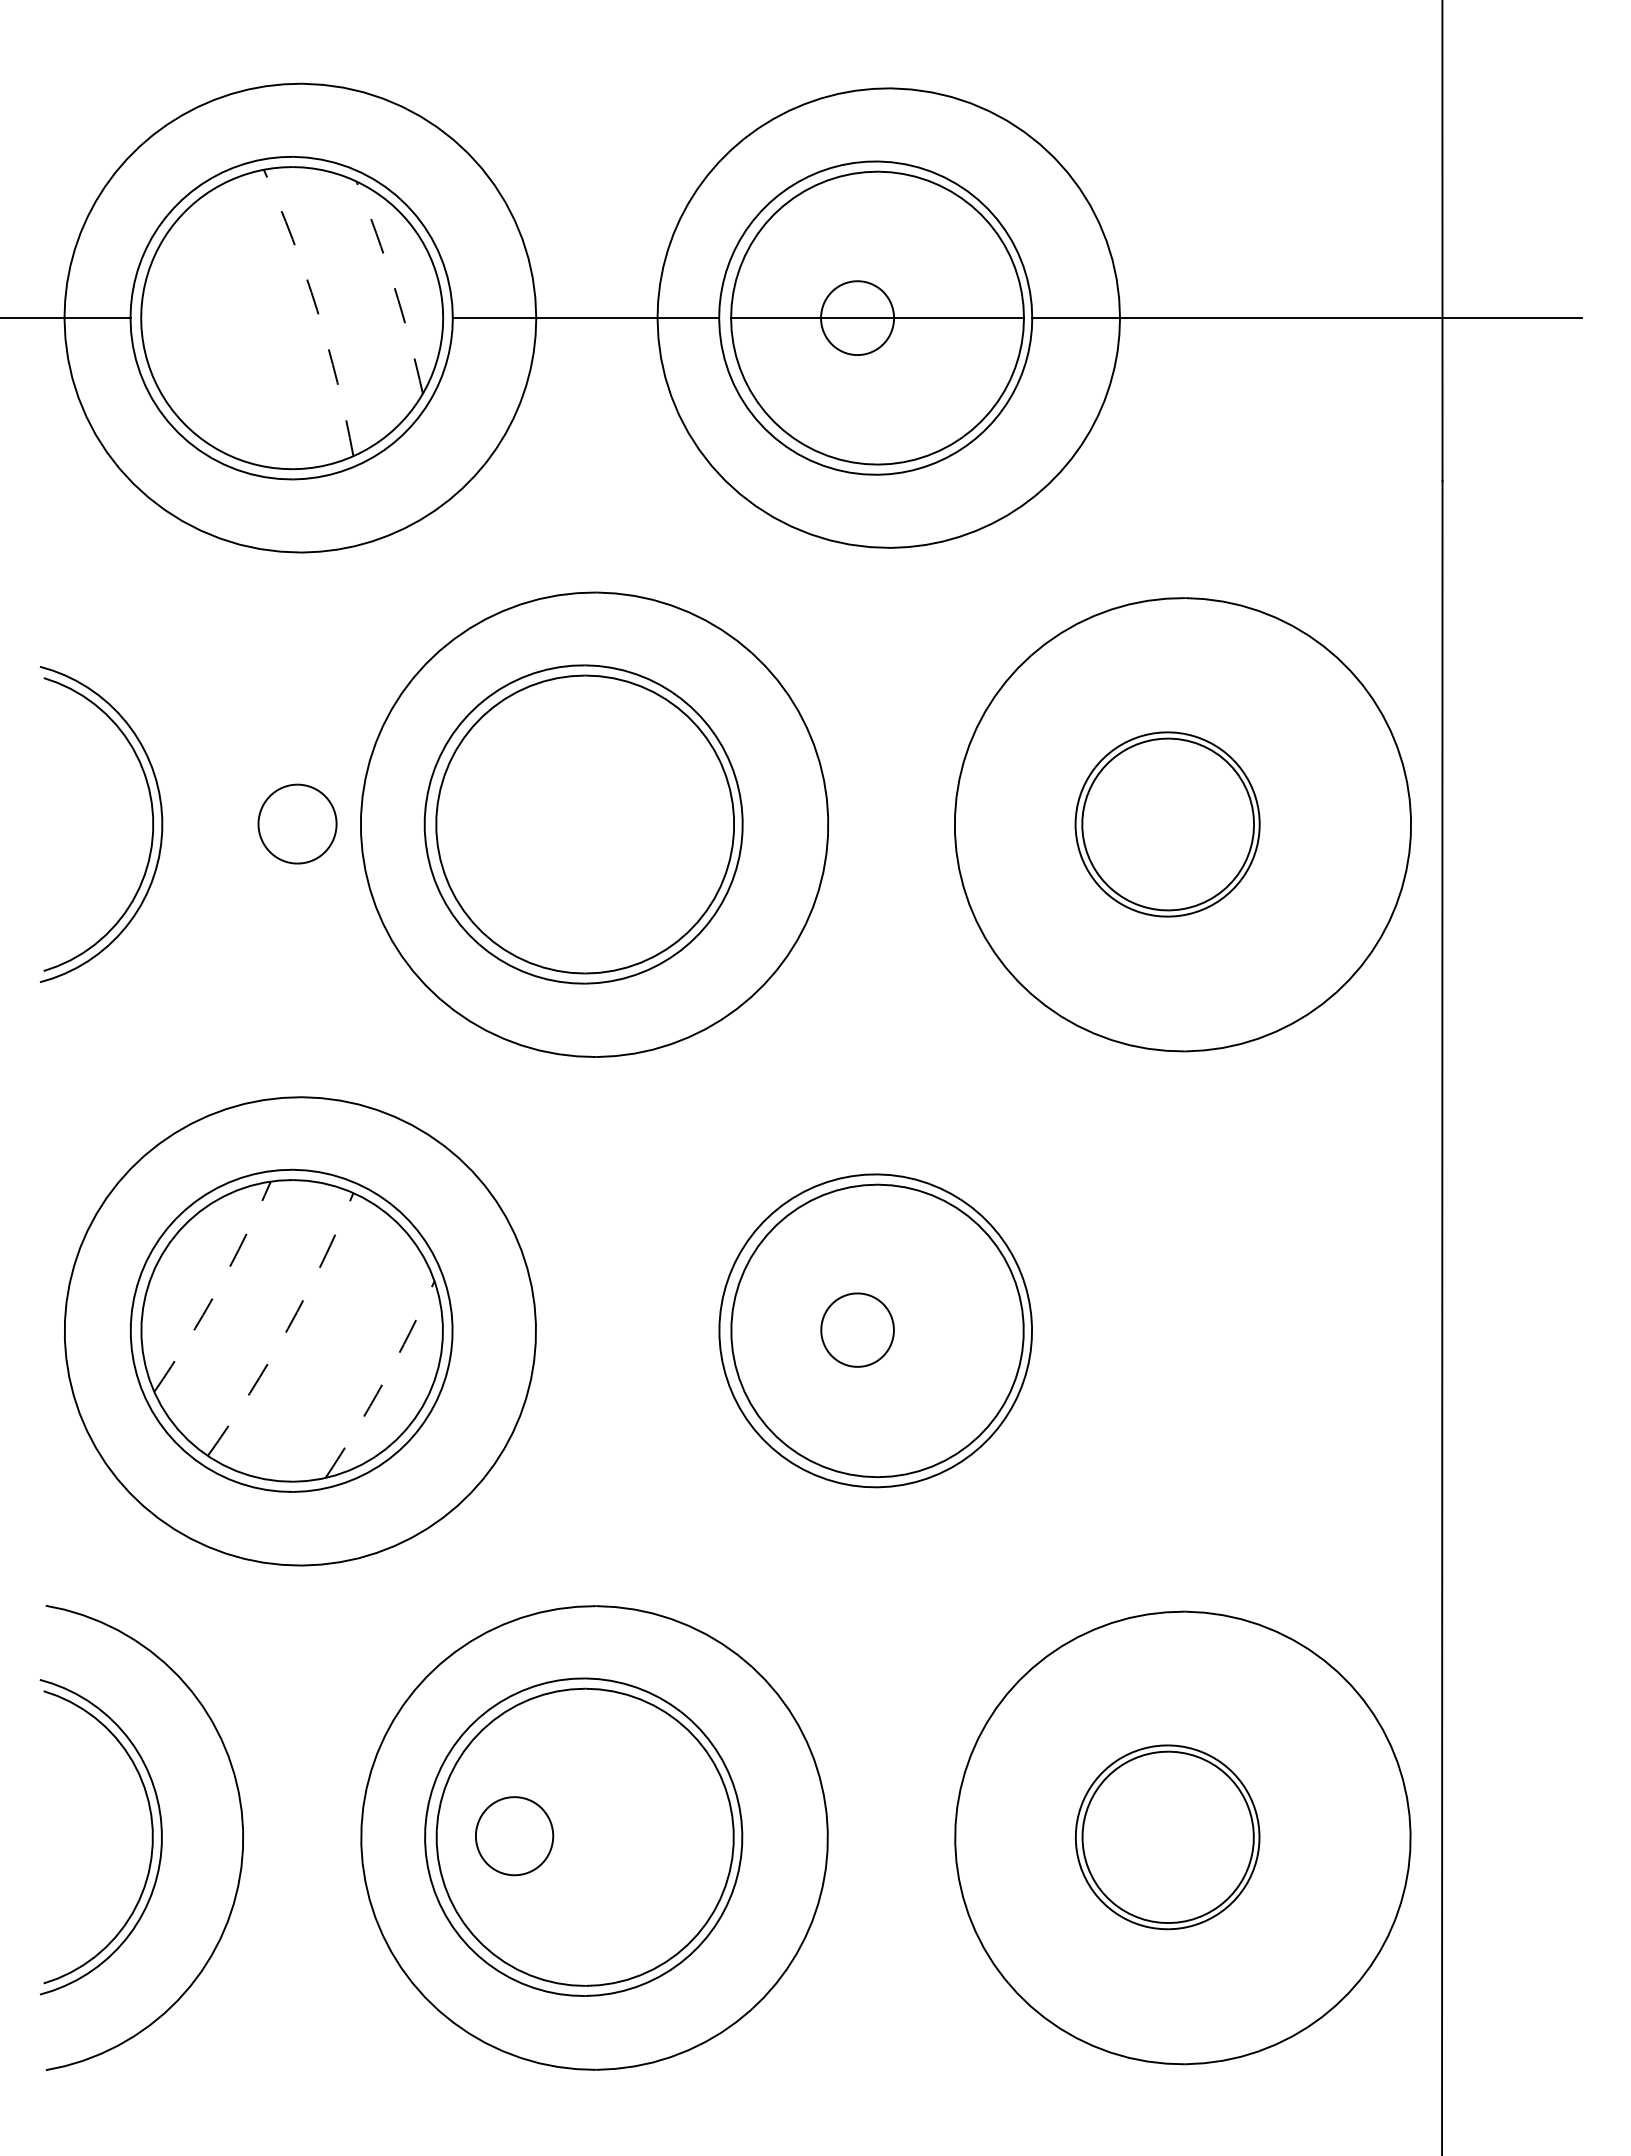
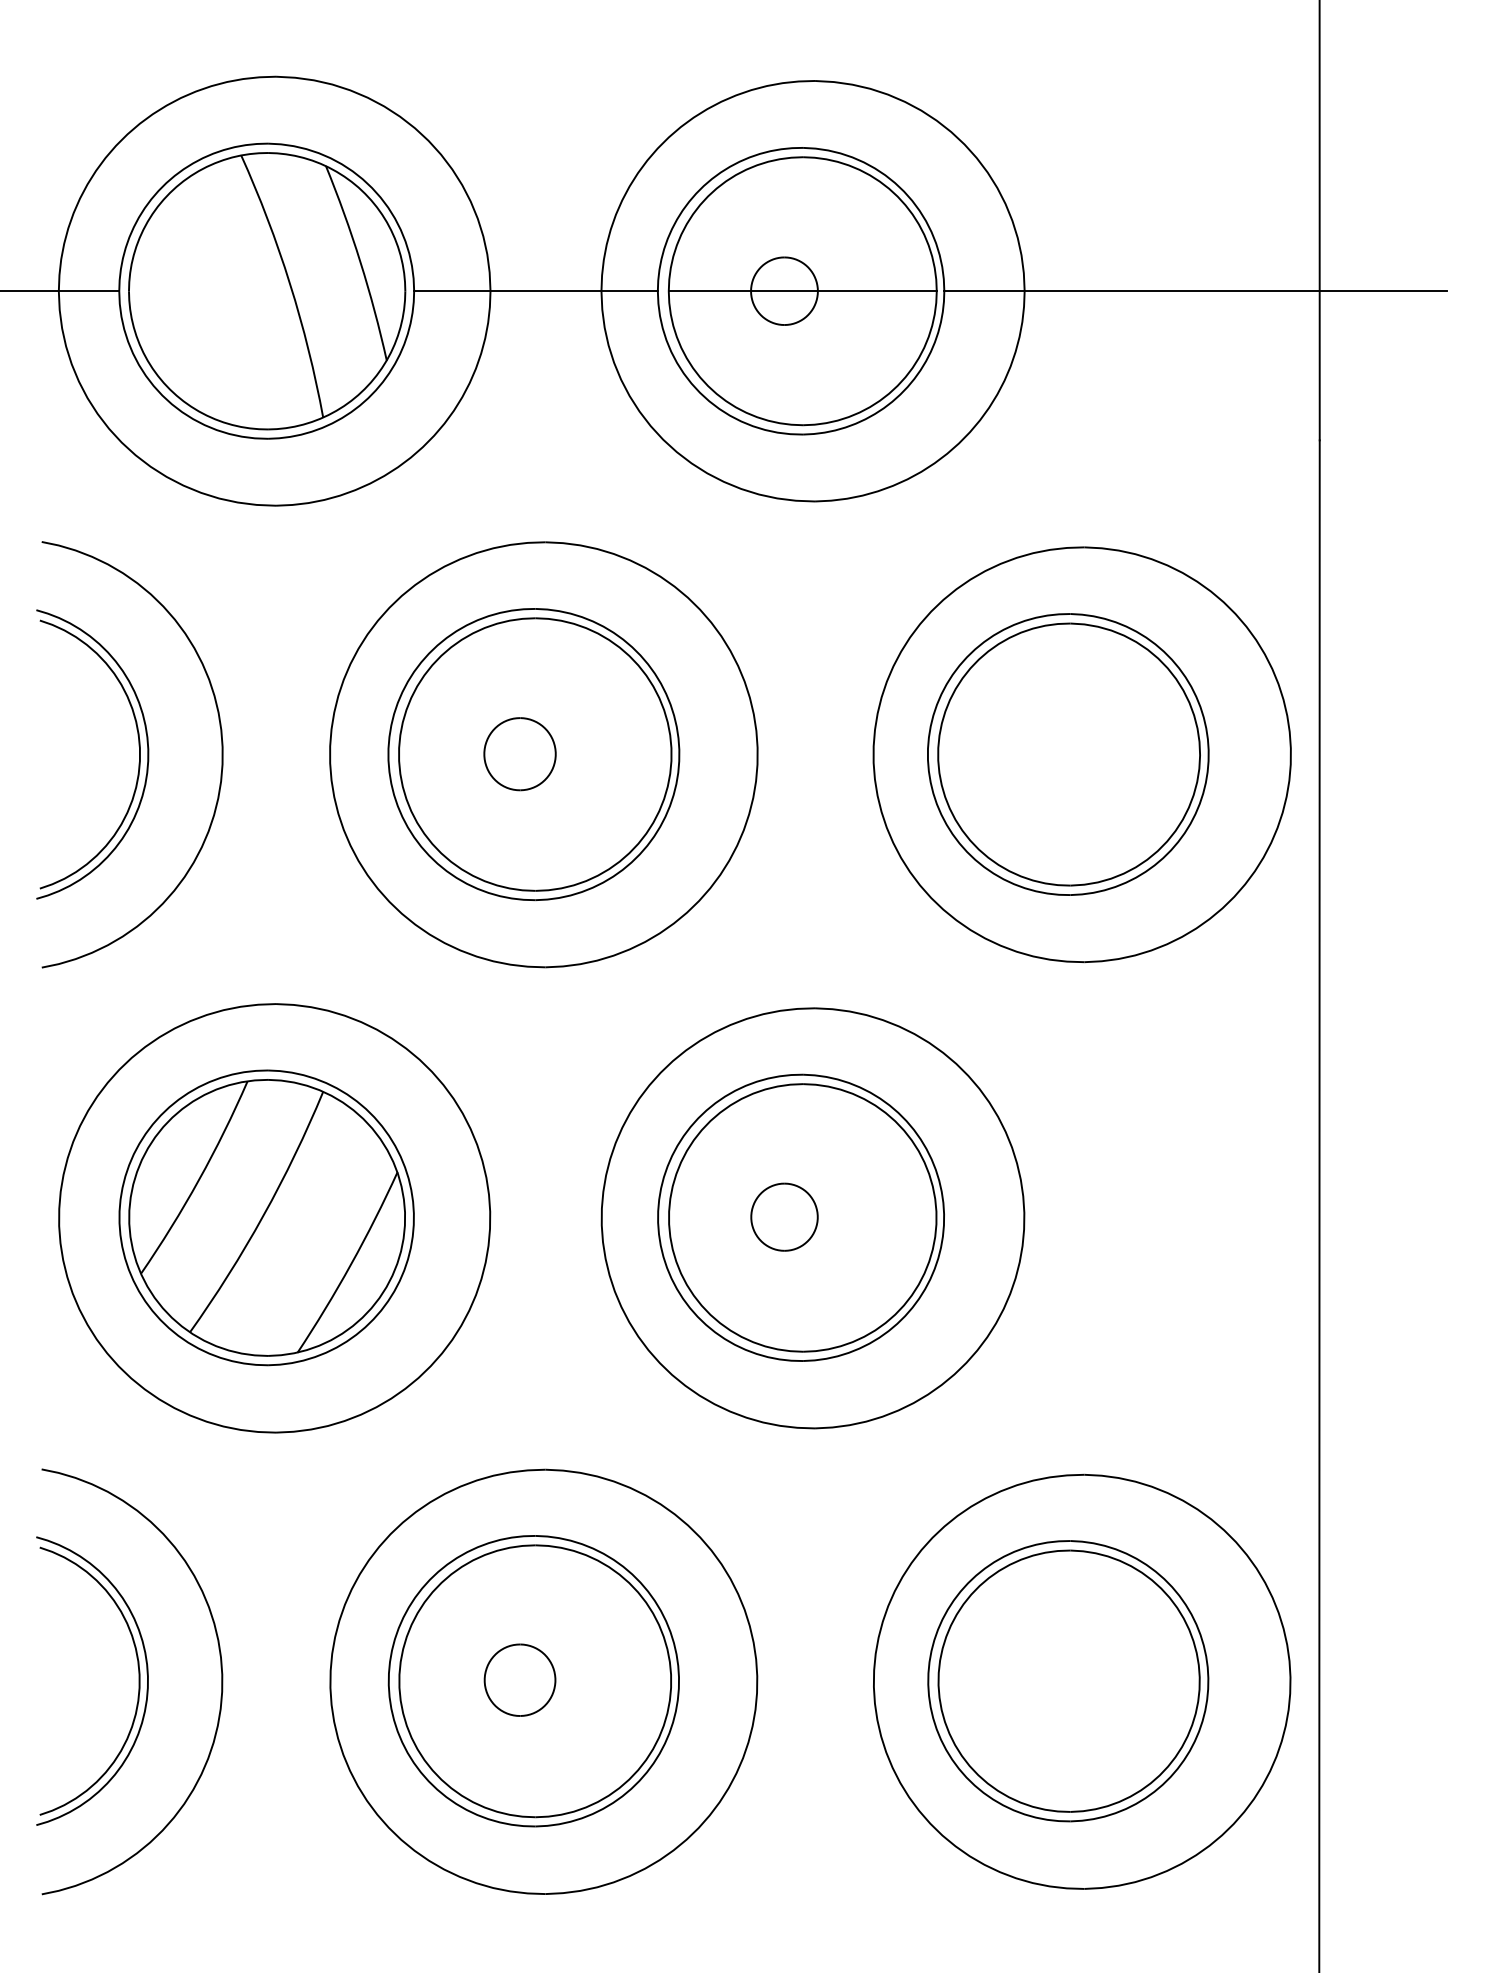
arc: (394, 286) -> (360, 262), dashed -> solid
arc: (317, 310) -> (290, 284), dashed -> solid
part: (297, 823) -> (519, 753), moved
curve: (242, 824) -> (221, 754), added
part: (1167, 824) -> (1068, 754), size x1.67
arc: (217, 1289) -> (198, 1180), dashed -> solid
arc: (288, 1328) -> (263, 1215), dashed -> solid
part: (888, 1331) -> (812, 1218), added
arc: (383, 1381) -> (350, 1264), dashed -> solid
part: (514, 1836) -> (519, 1680), moved
part: (1167, 1837) -> (1068, 1681), size x1.67

